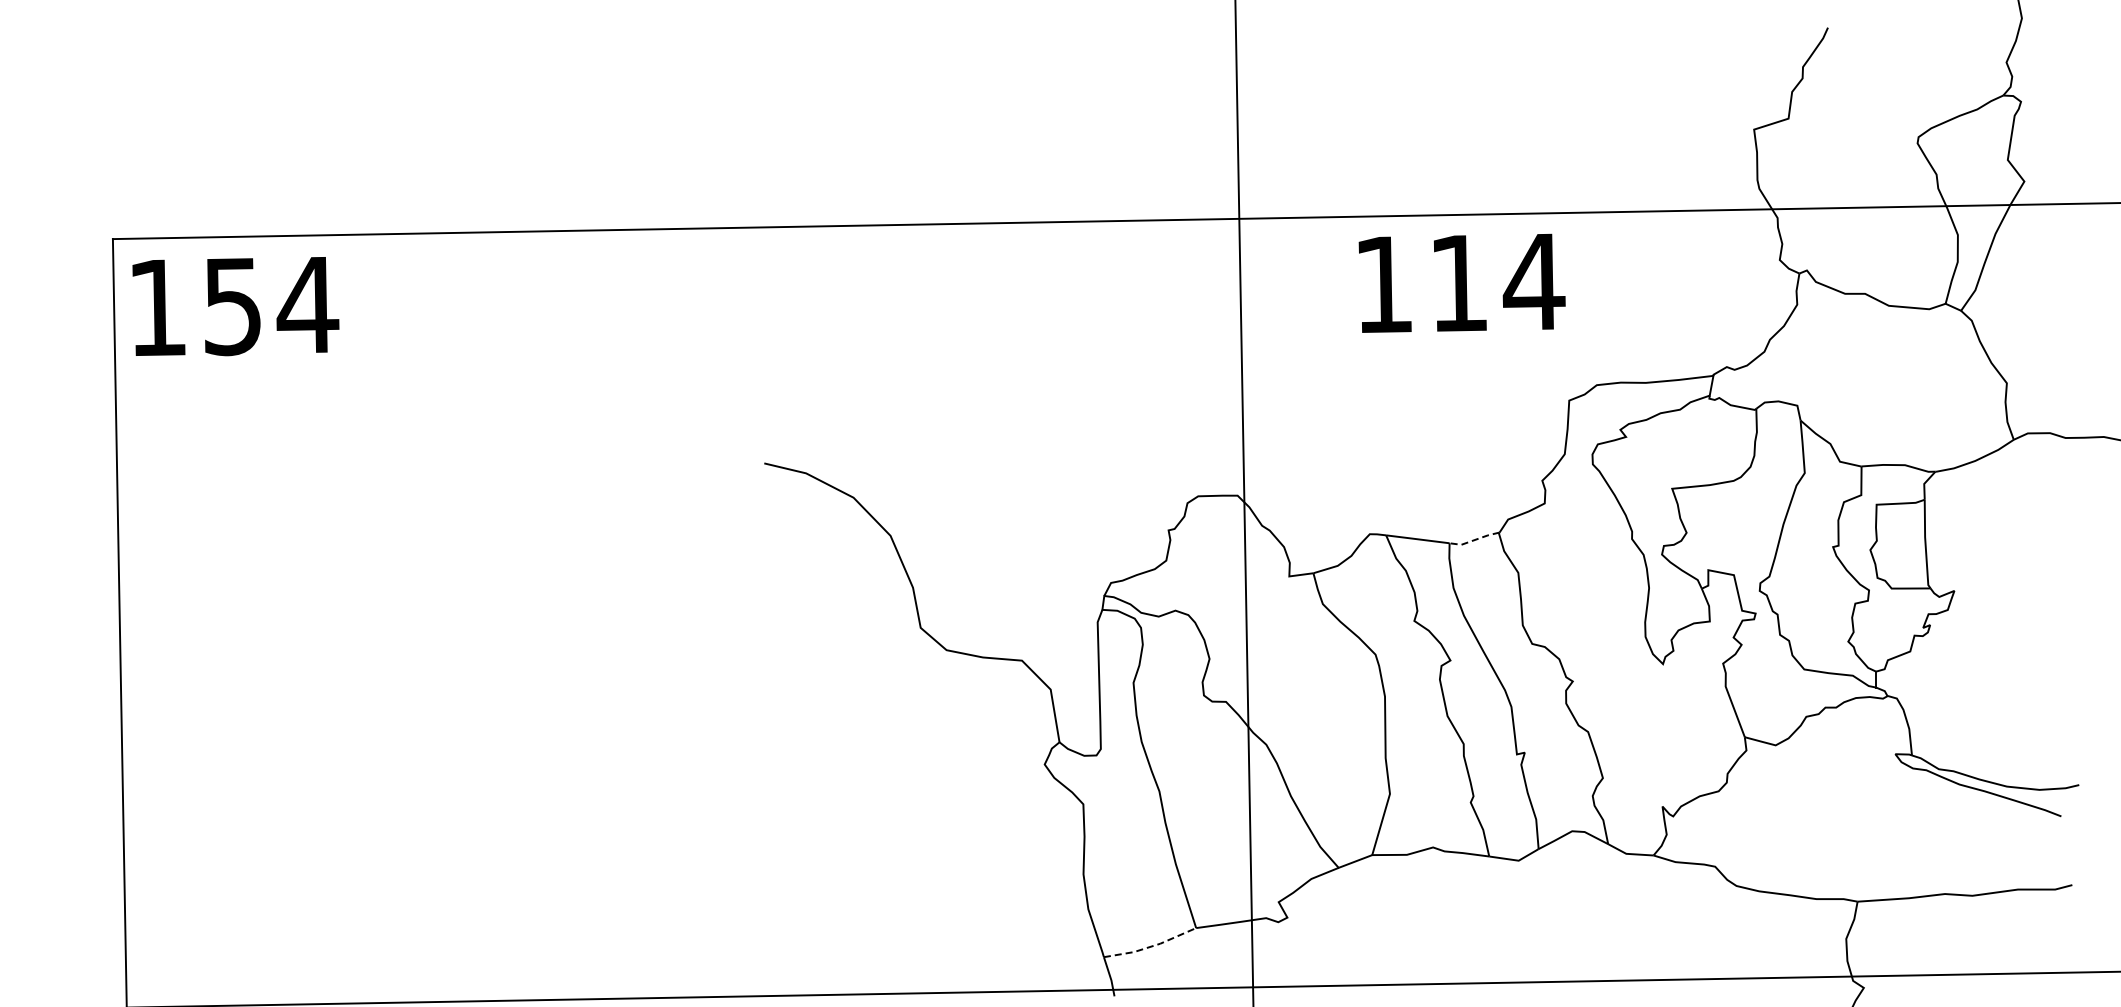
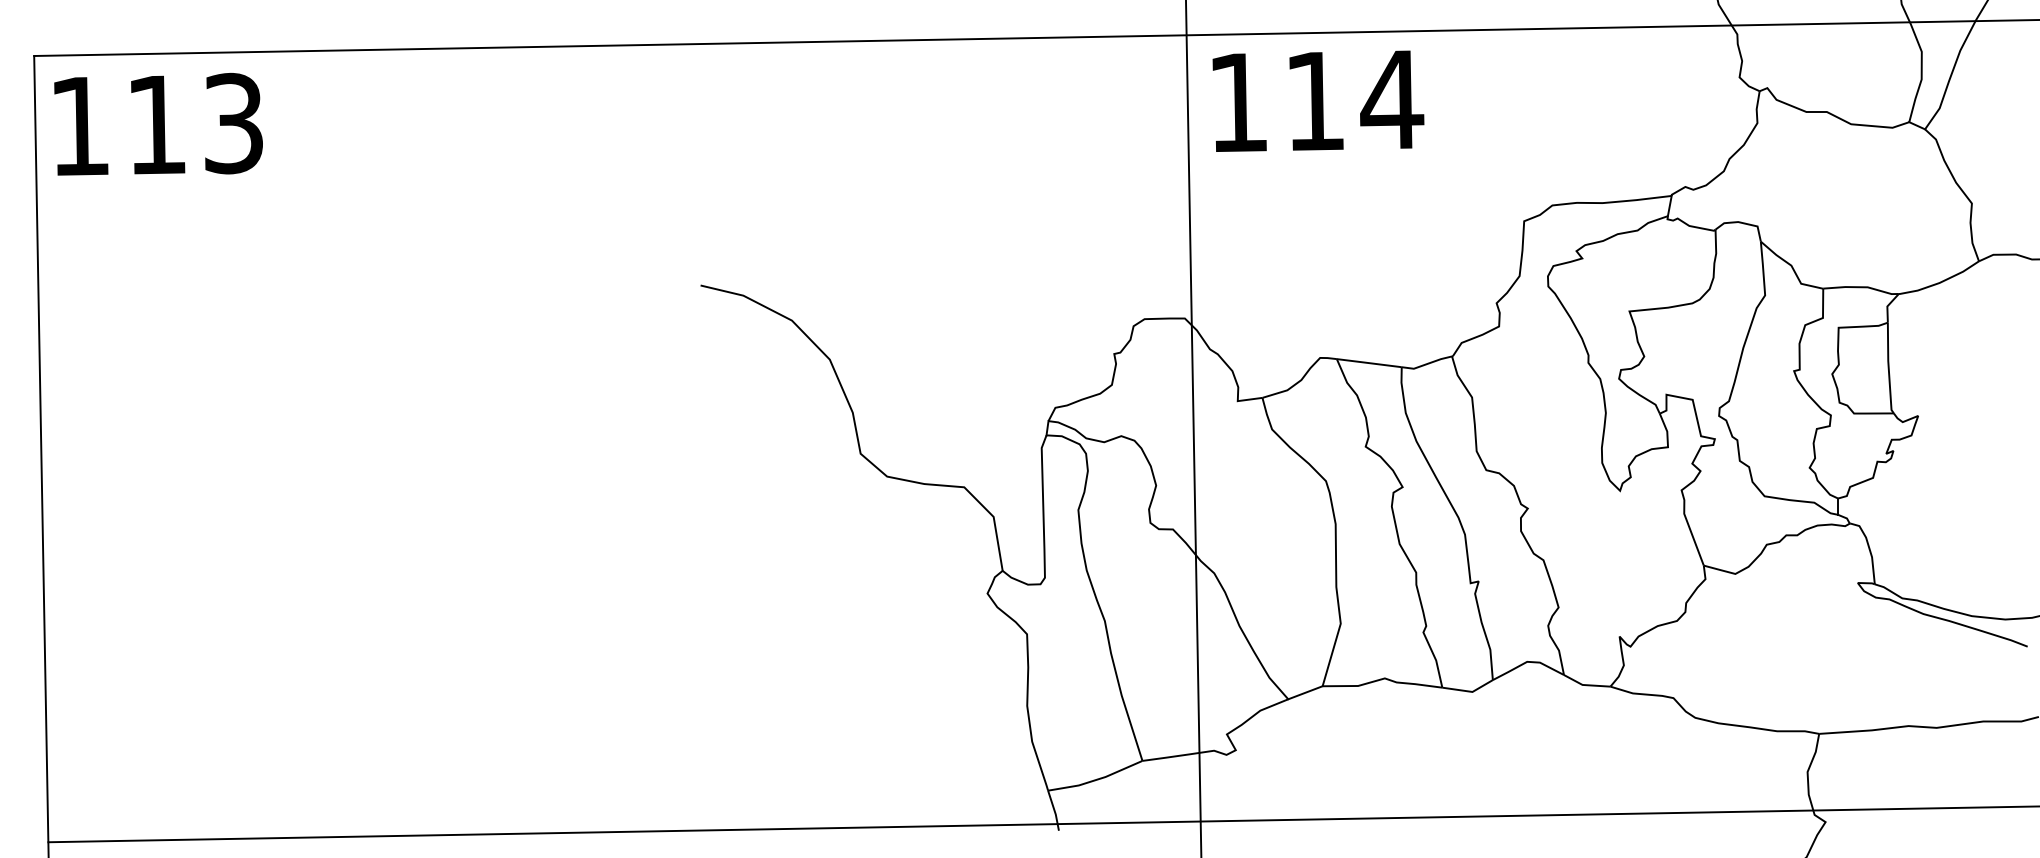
text: (1461, 282) -> (1317, 100), moved
text: (272, 305) -> (197, 123), 154 -> 113
line: (1474, 540) -> (1427, 364), dashed -> solid
line: (1151, 946) -> (1096, 779), dashed -> solid

